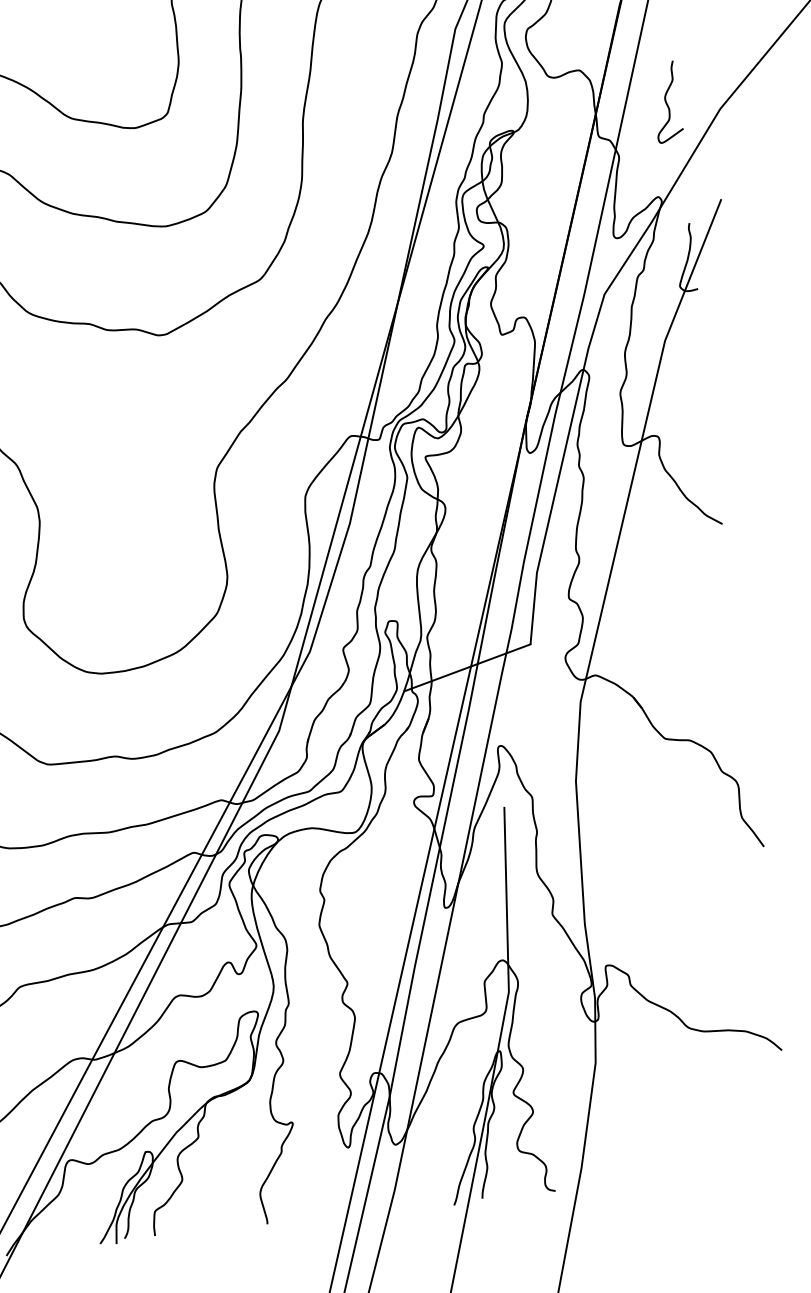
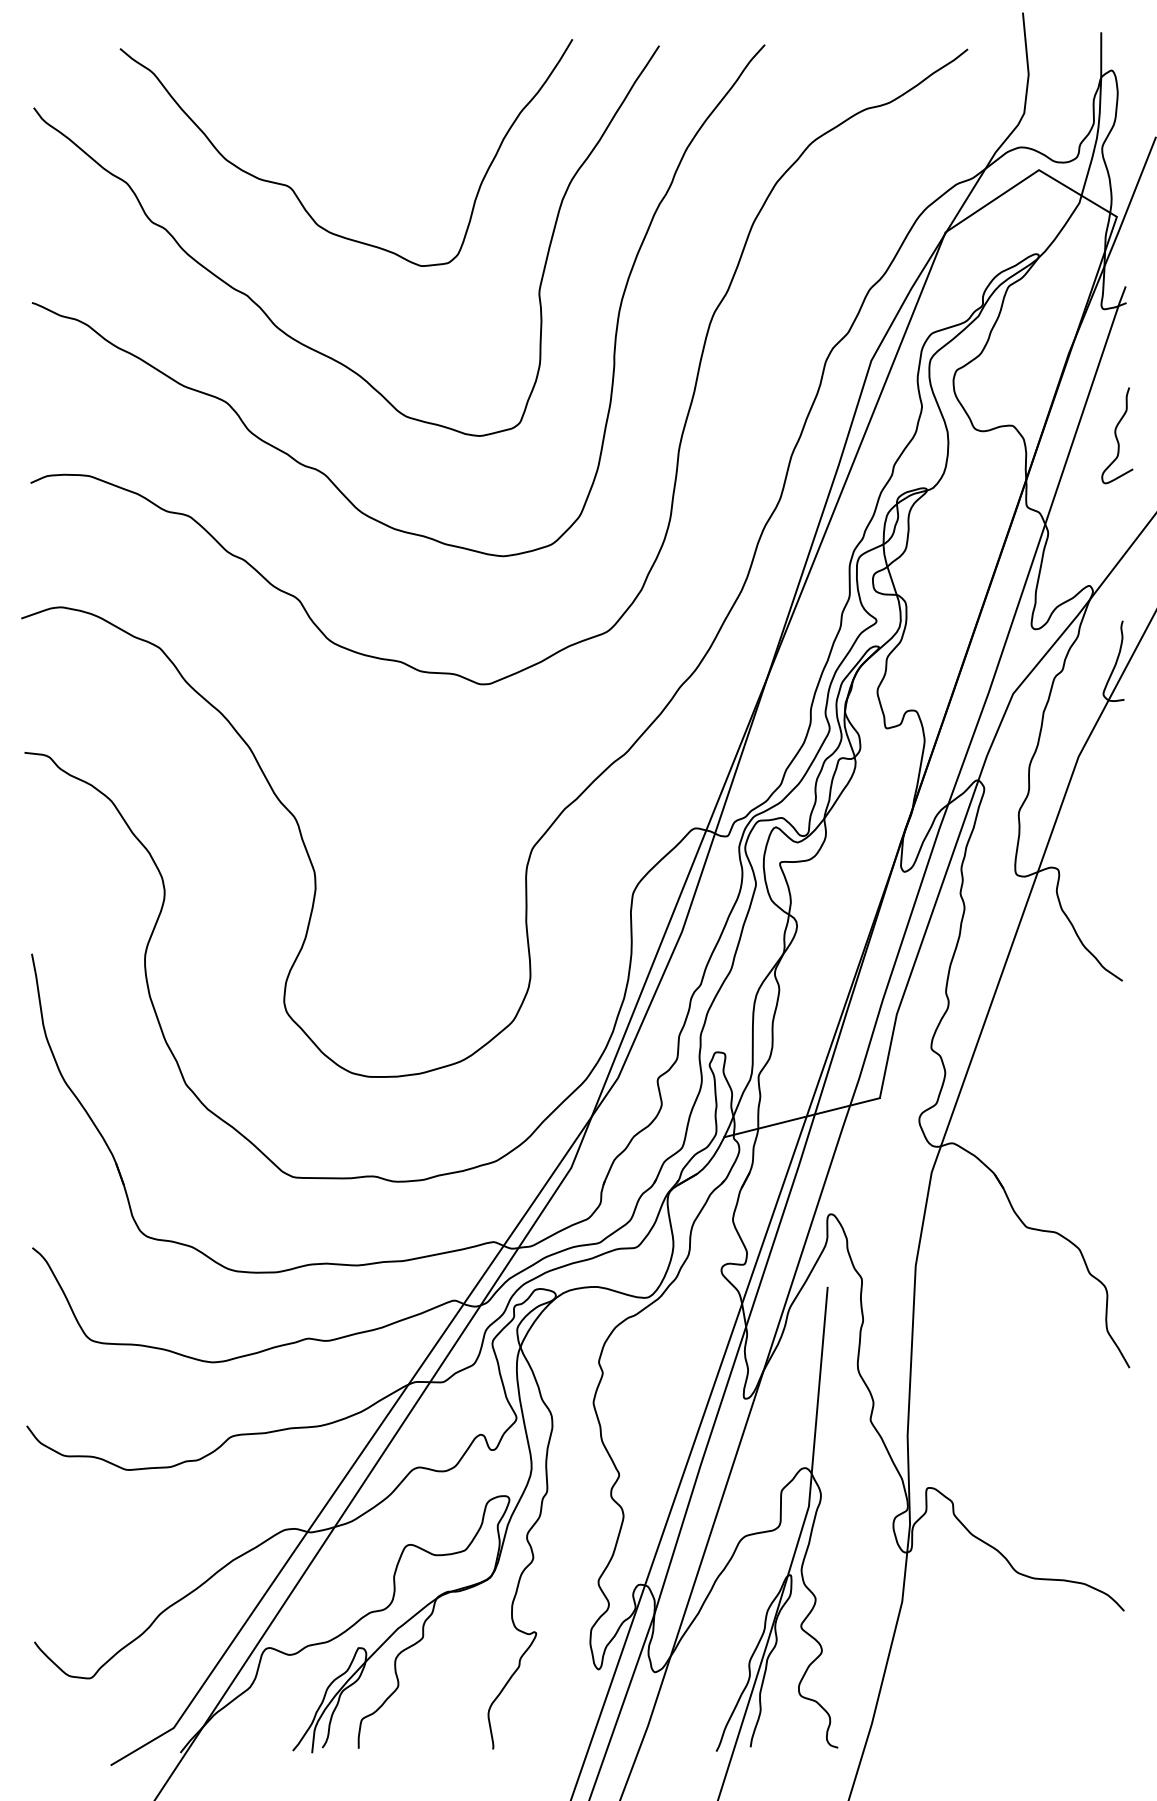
curve: (666, 101) -> (1116, 435), moved

